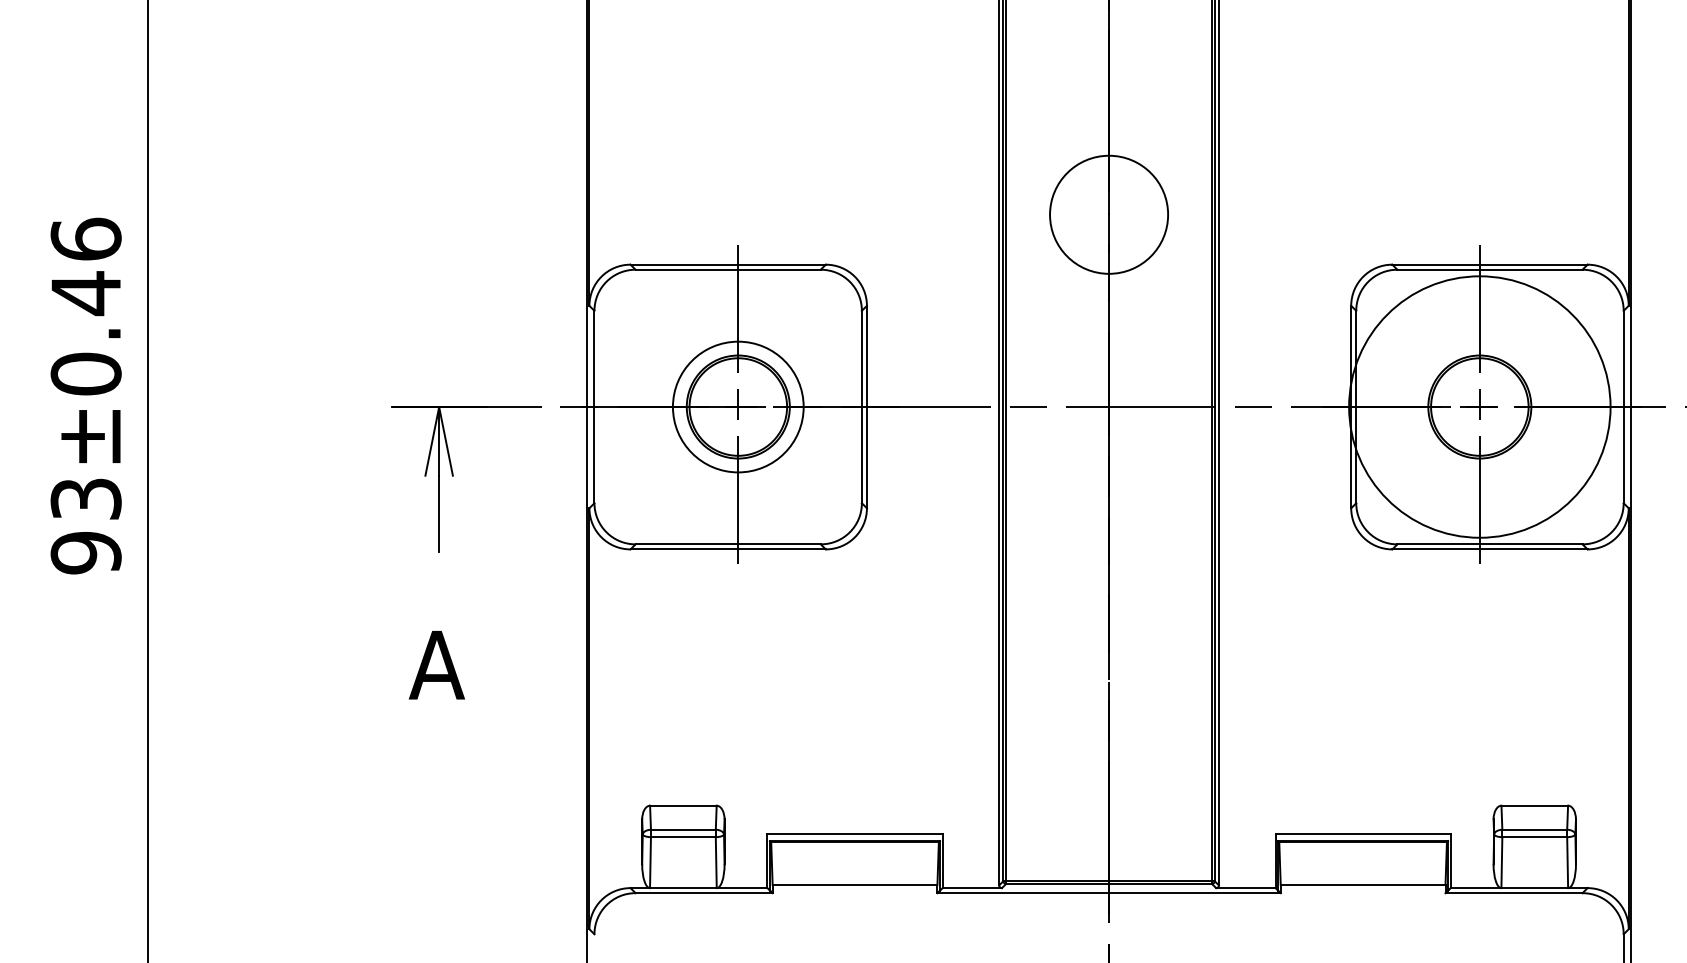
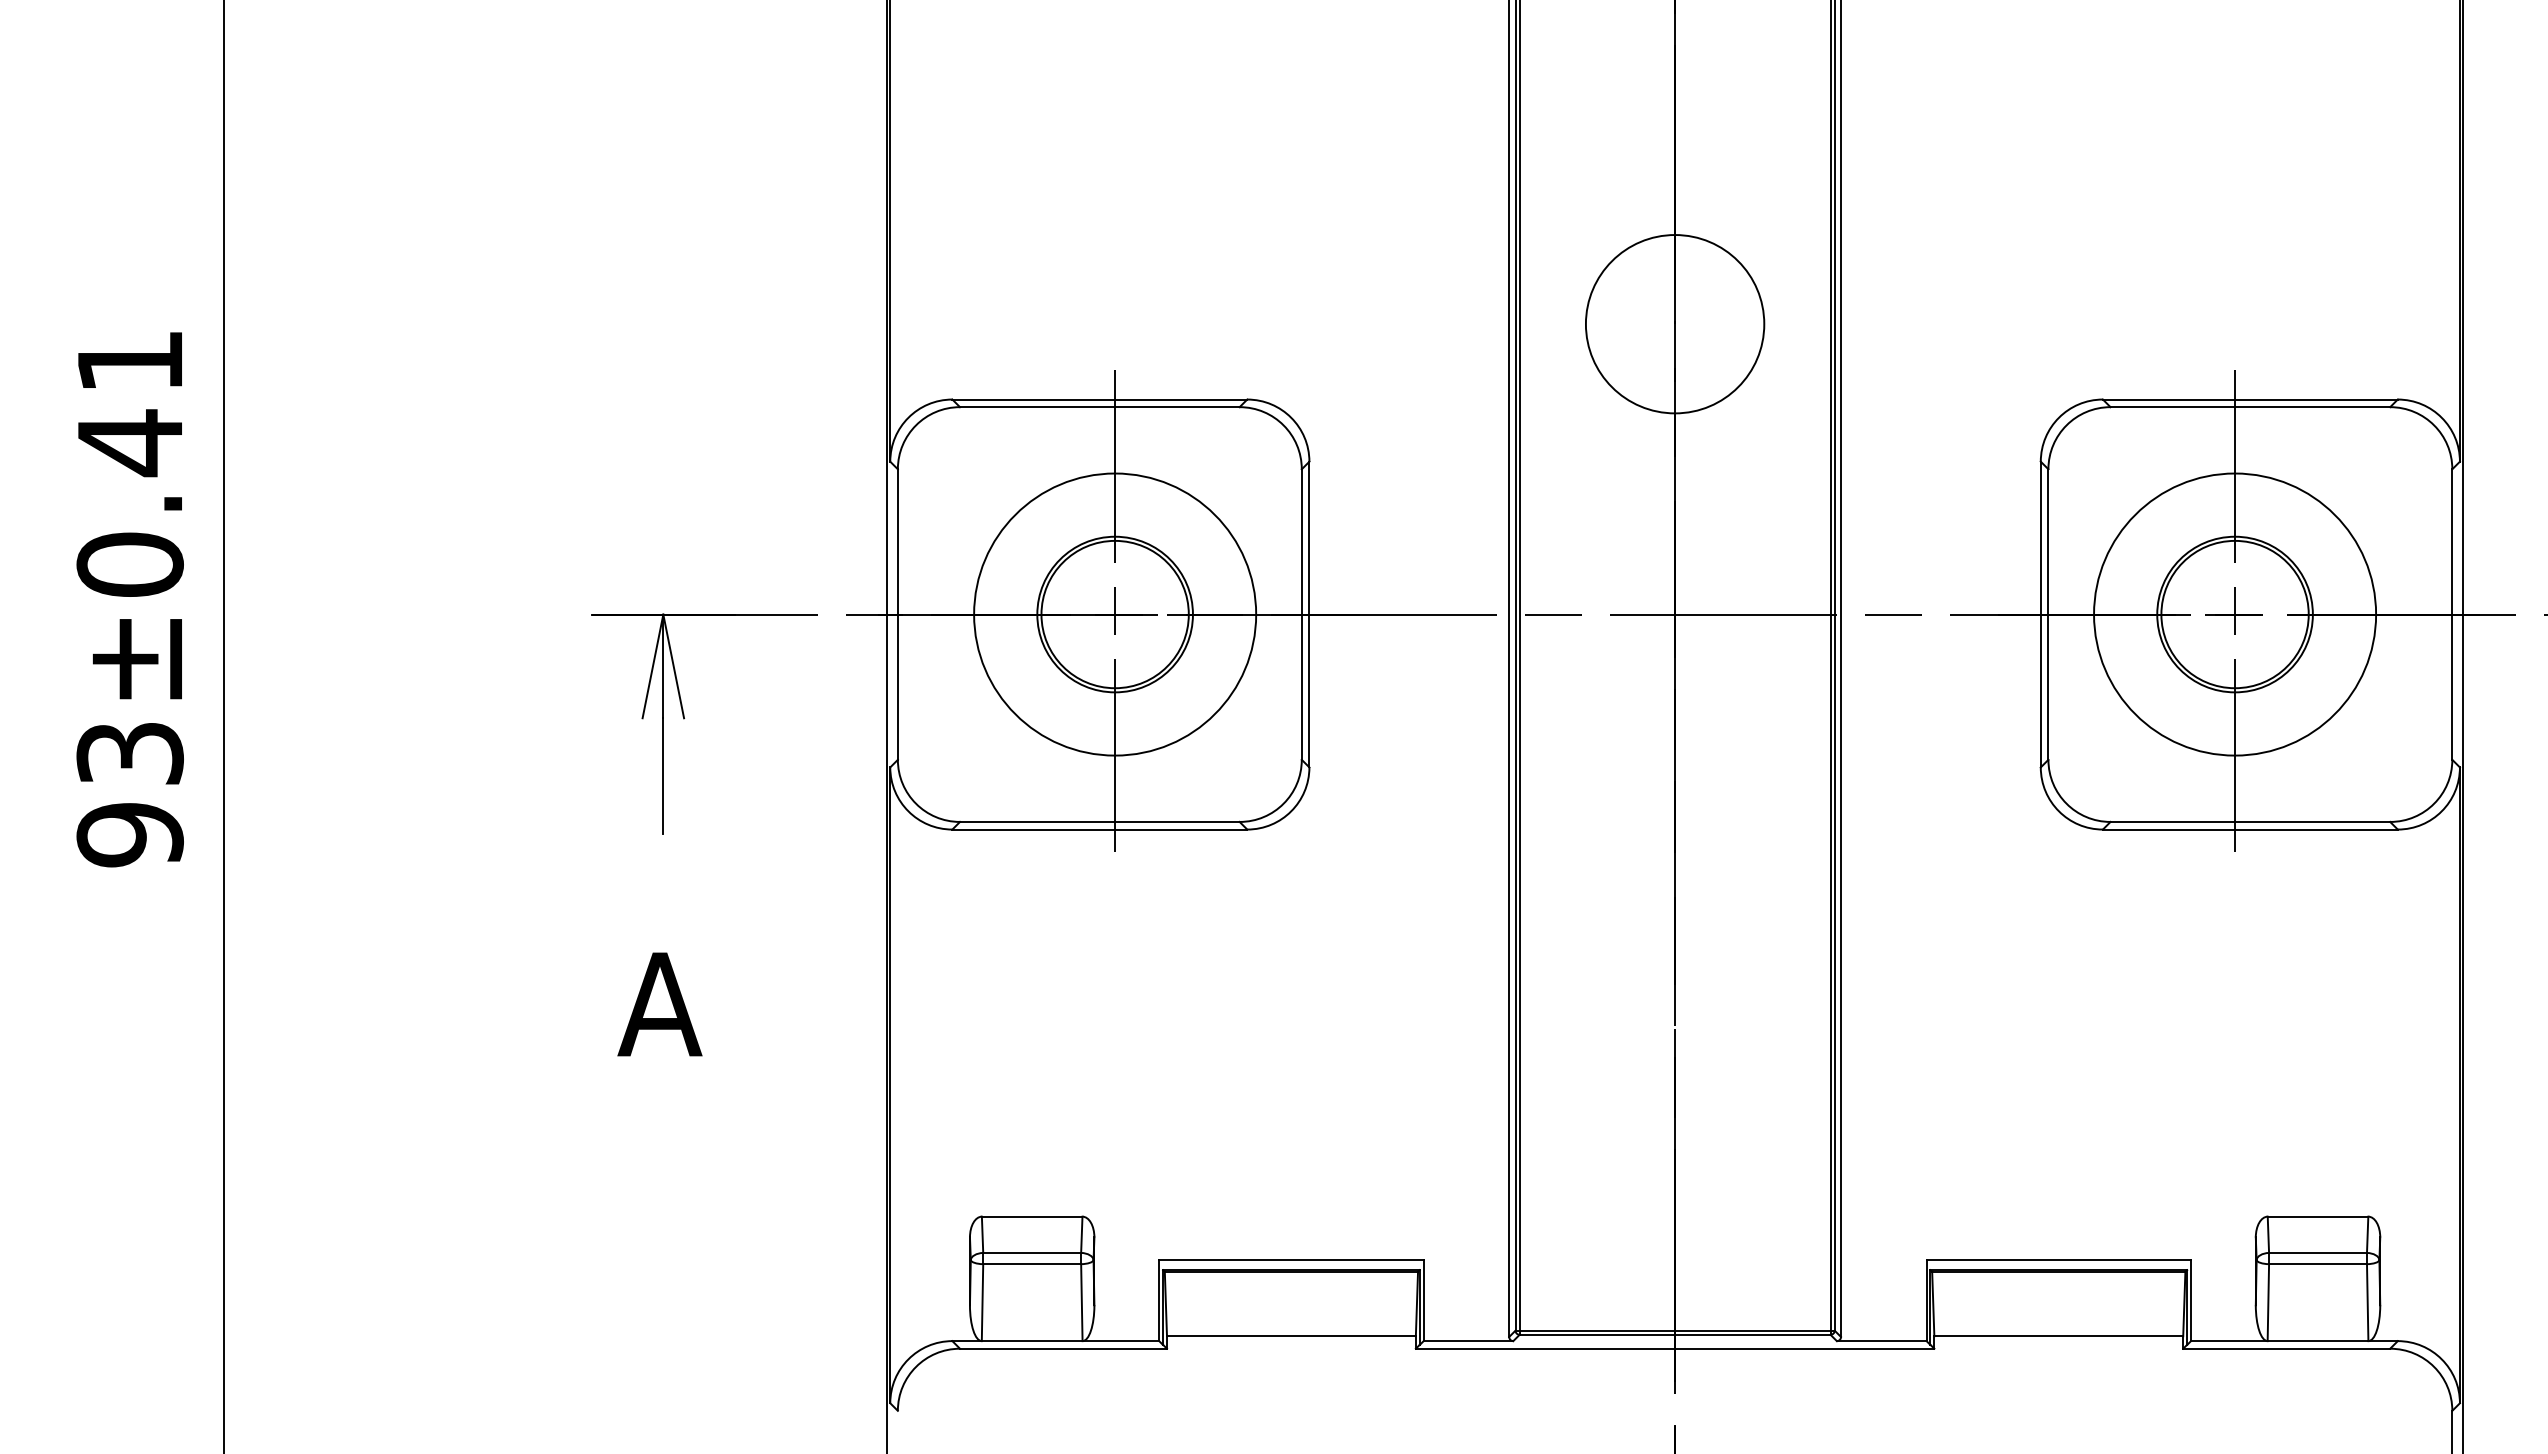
text: (85, 238) -> (129, 359), 93±0.46 -> 93±0.41
circle: (737, 406) -> (1113, 613), size x1.43
circle: (1479, 406) -> (2234, 613), size x0.71

